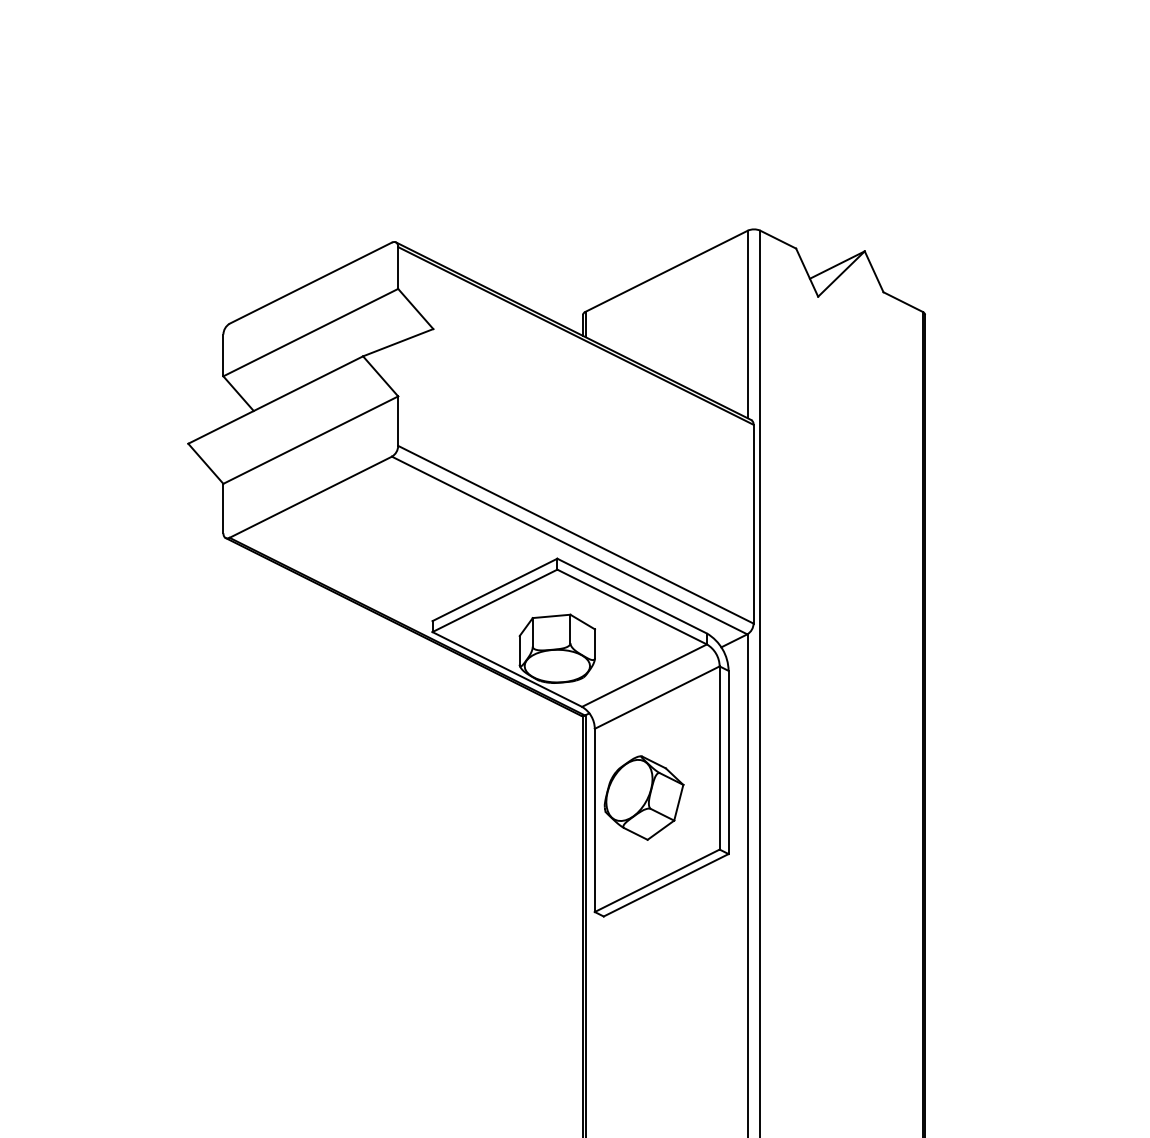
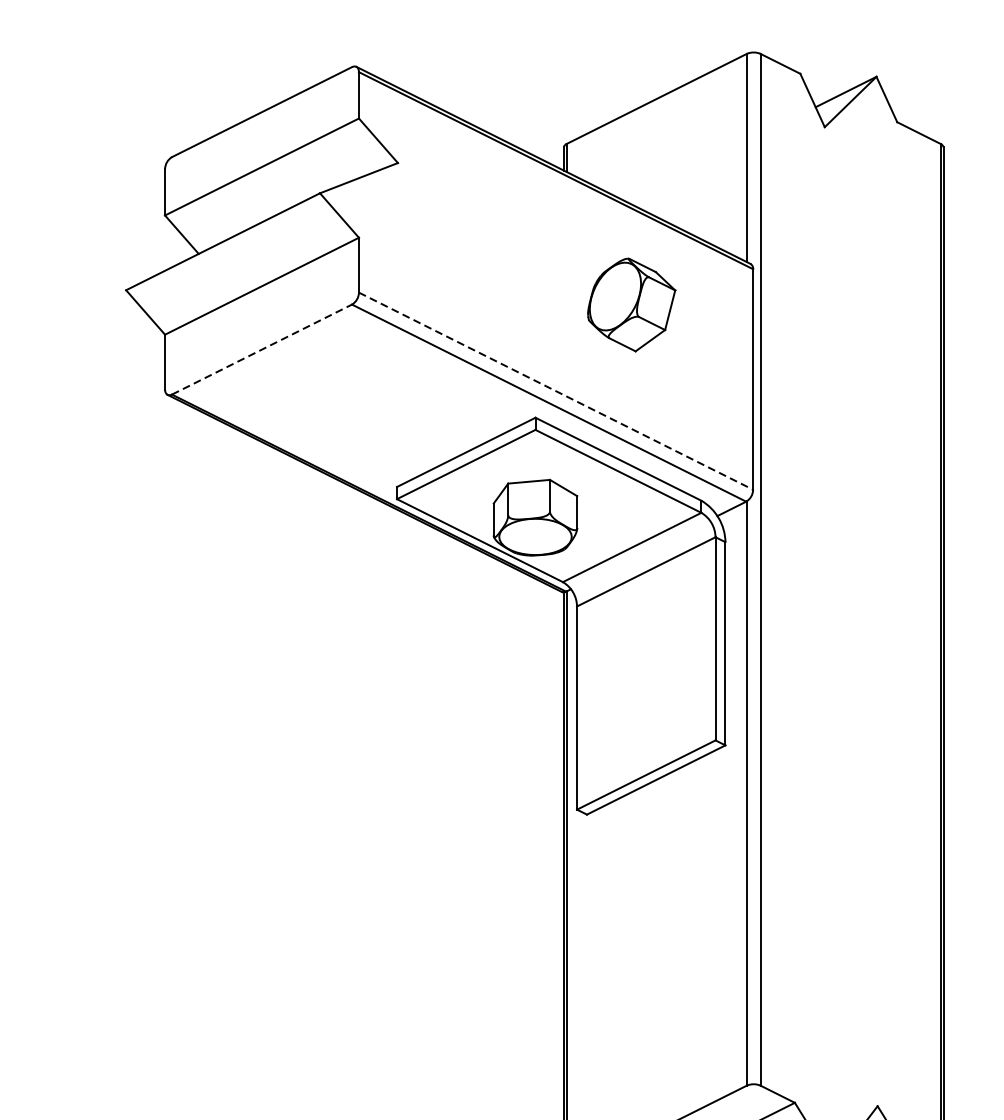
line: (310, 497) -> (261, 349), solid -> dashed
line: (575, 534) -> (555, 390), solid -> dashed
part: (643, 797) -> (631, 304), moved

